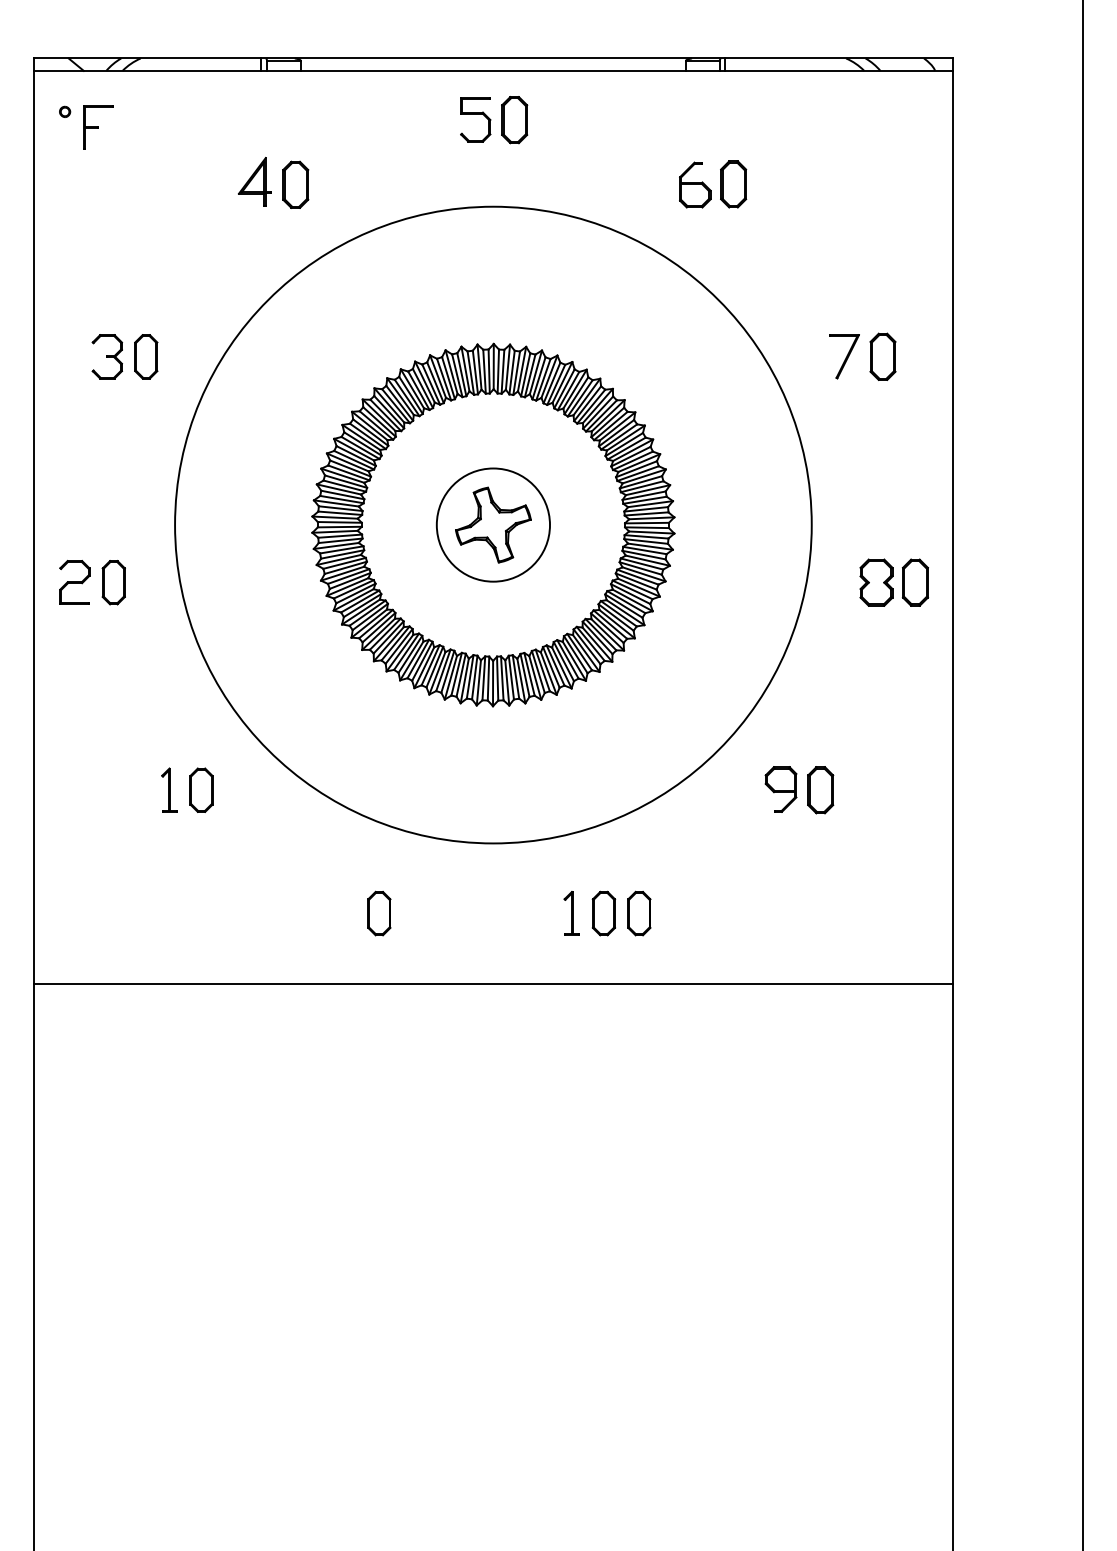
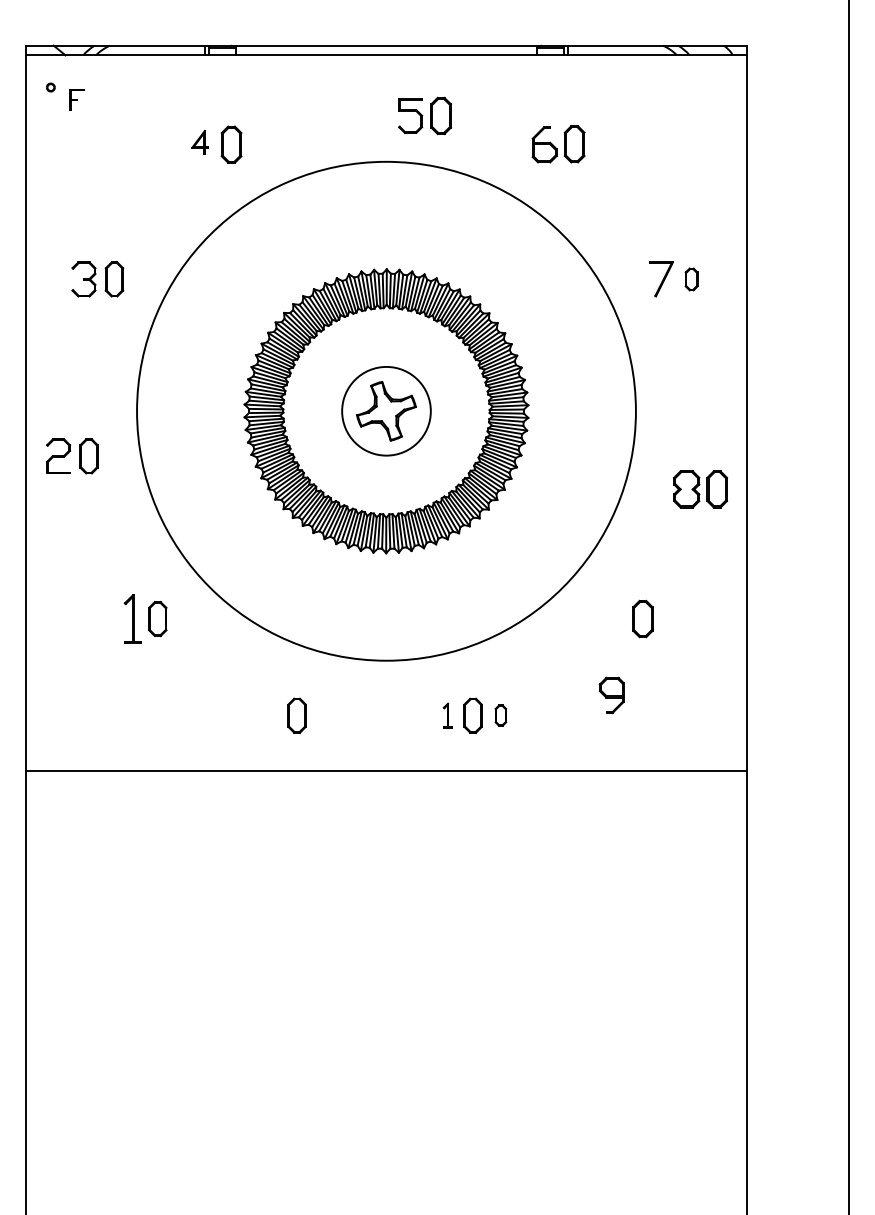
part: (493, 119) -> (424, 115), moved
part: (97, 127) -> (76, 99), size x0.6
part: (254, 180) -> (199, 141), size x0.6
part: (882, 356) -> (691, 279), size x0.6
part: (894, 582) -> (700, 489), moved
part: (167, 789) -> (131, 618), size x1.4
part: (780, 789) -> (611, 695), moved
part: (571, 913) -> (447, 715), size x0.7
part: (638, 913) -> (500, 715), size x0.6

